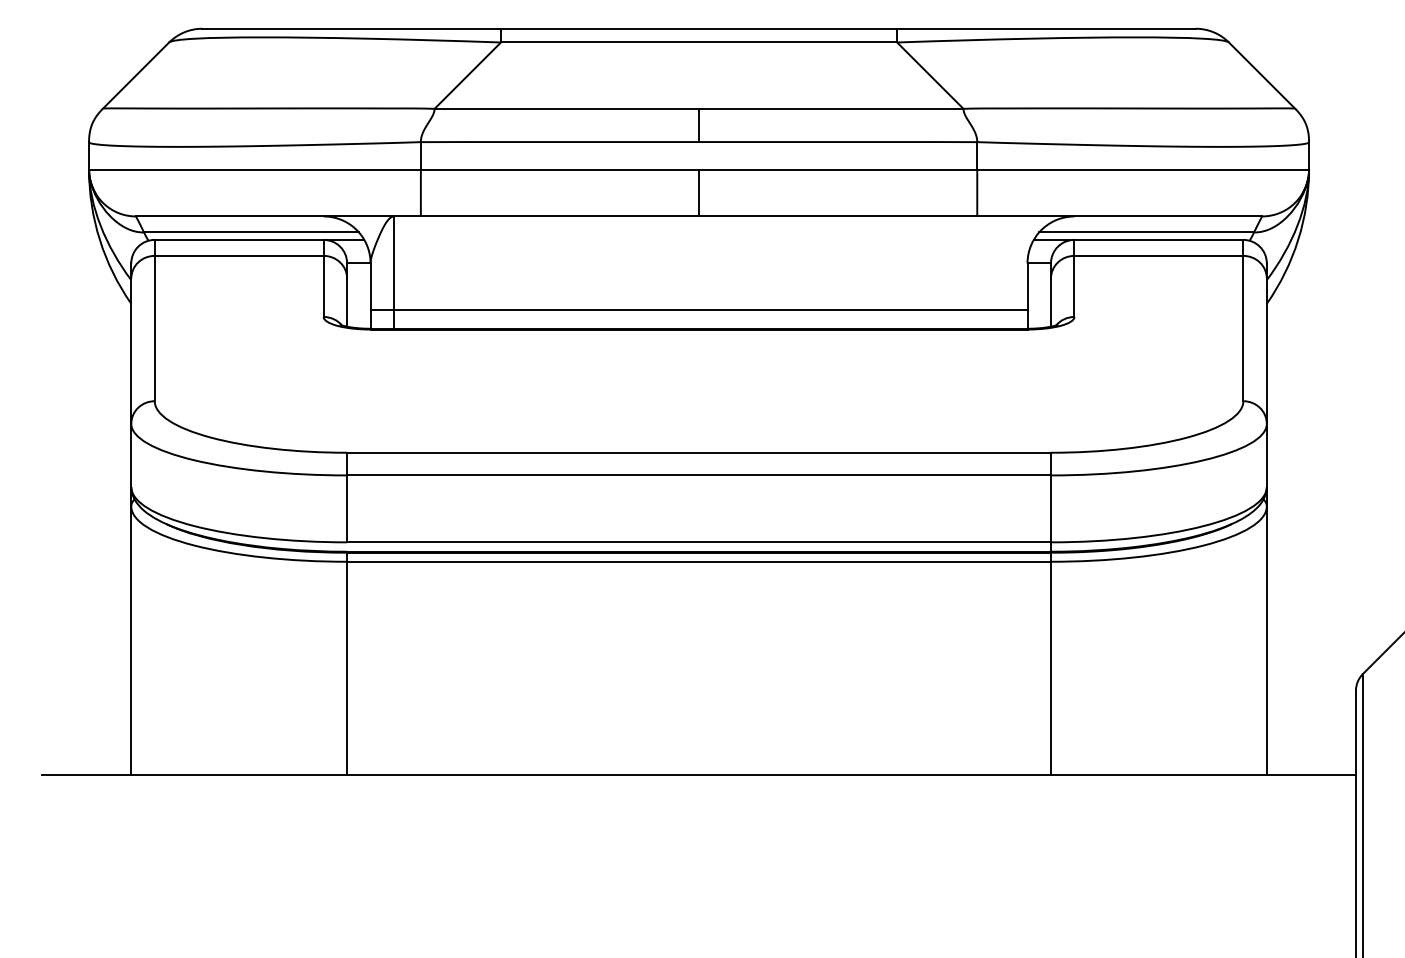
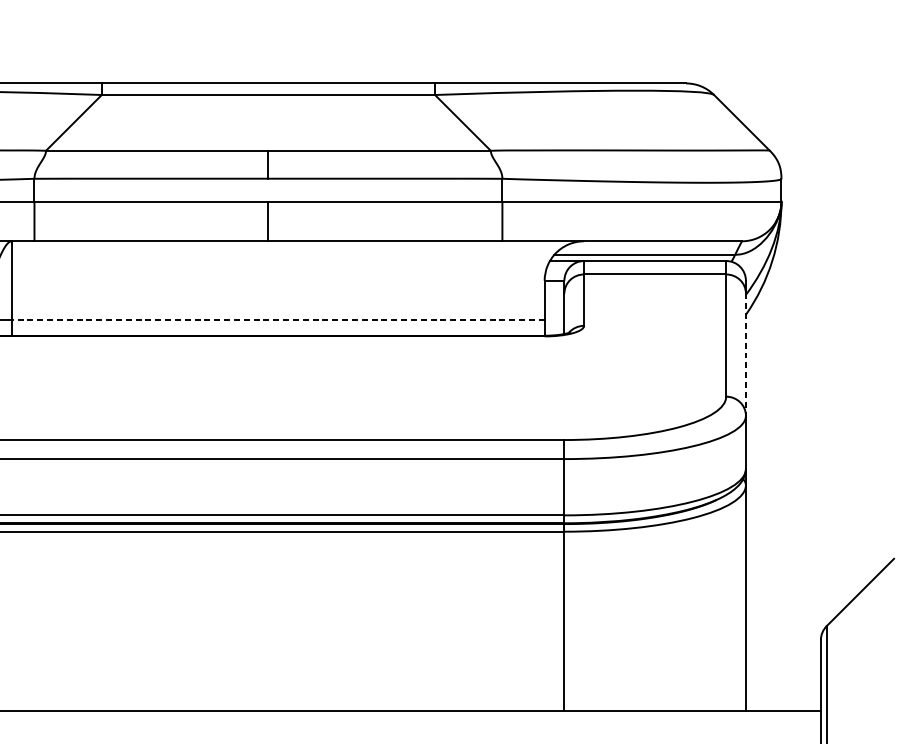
line: (710, 310) -> (278, 320), solid -> dashed
line: (1266, 351) -> (745, 354), solid -> dashed

